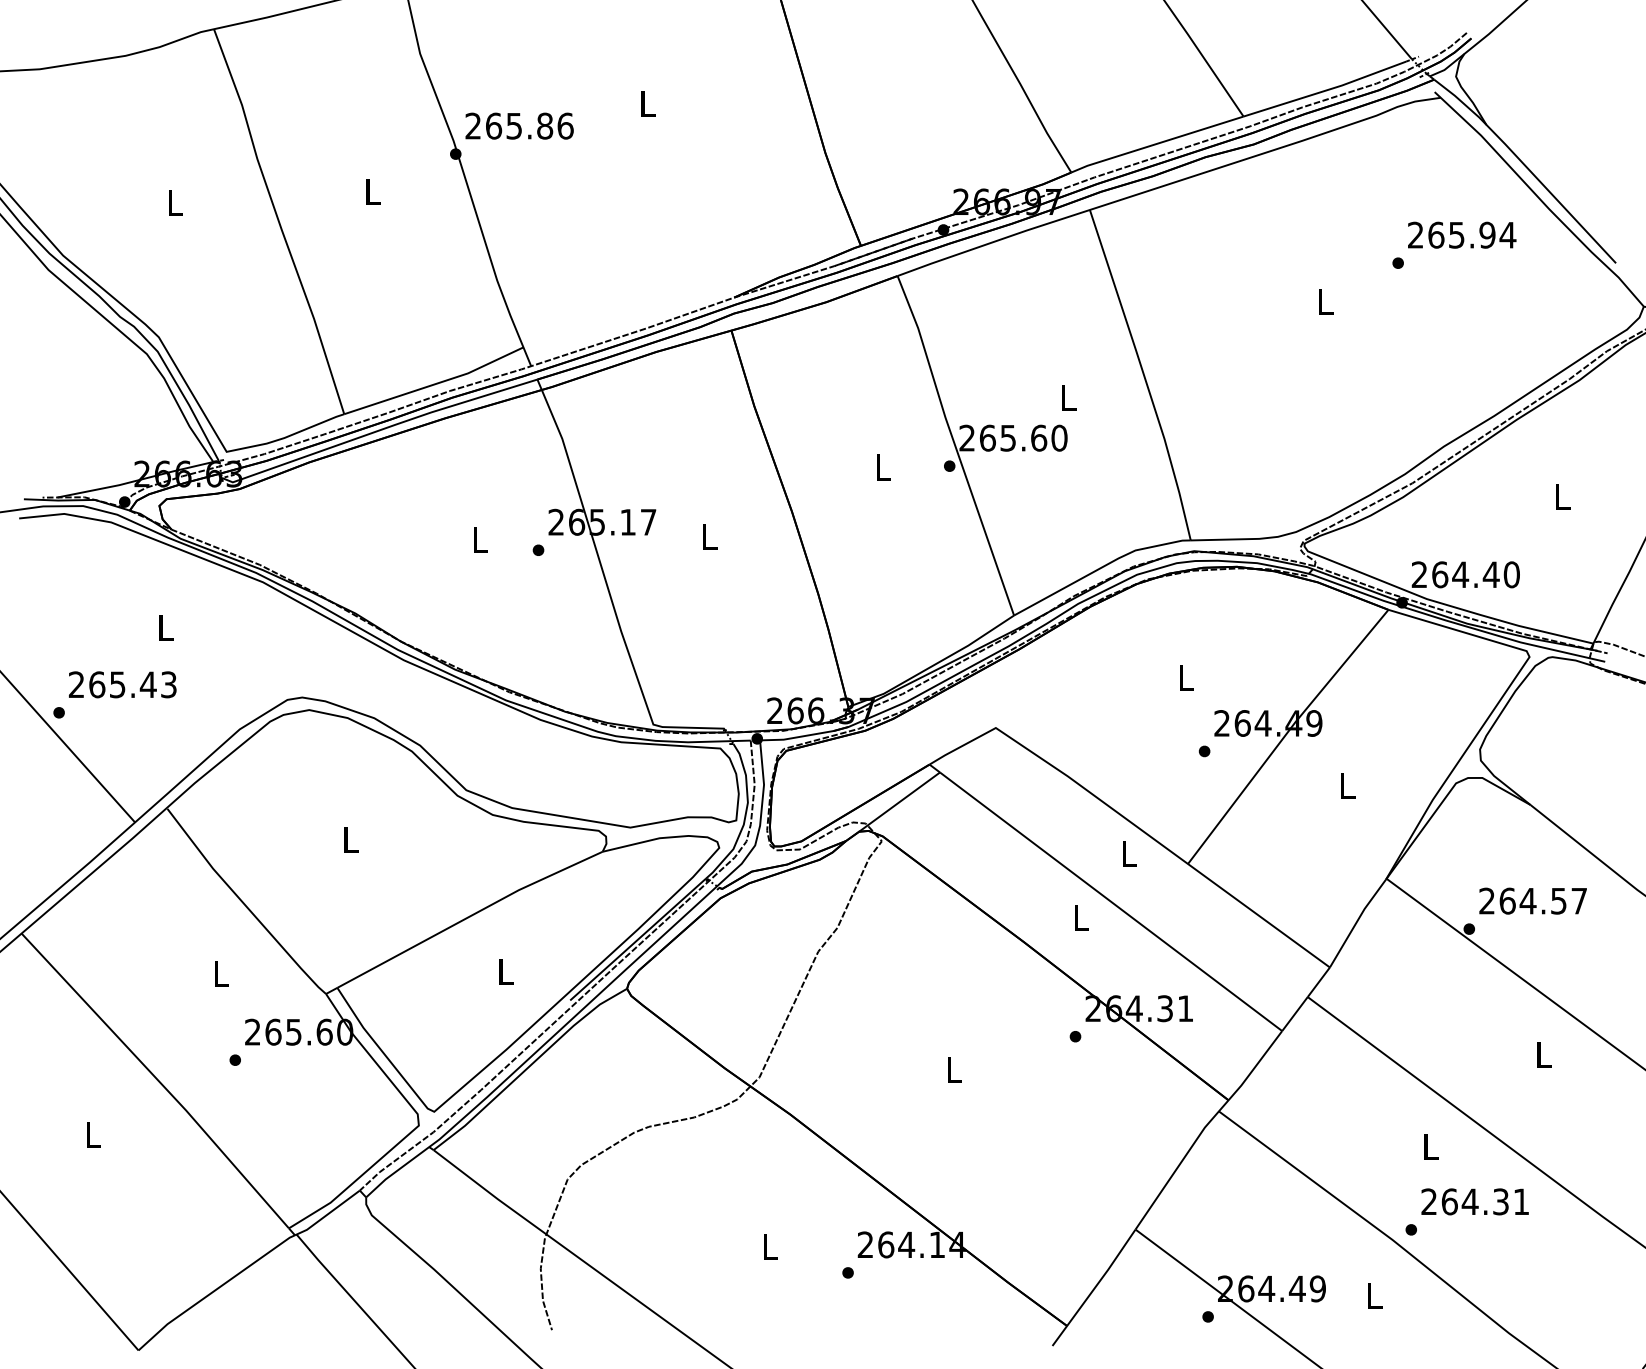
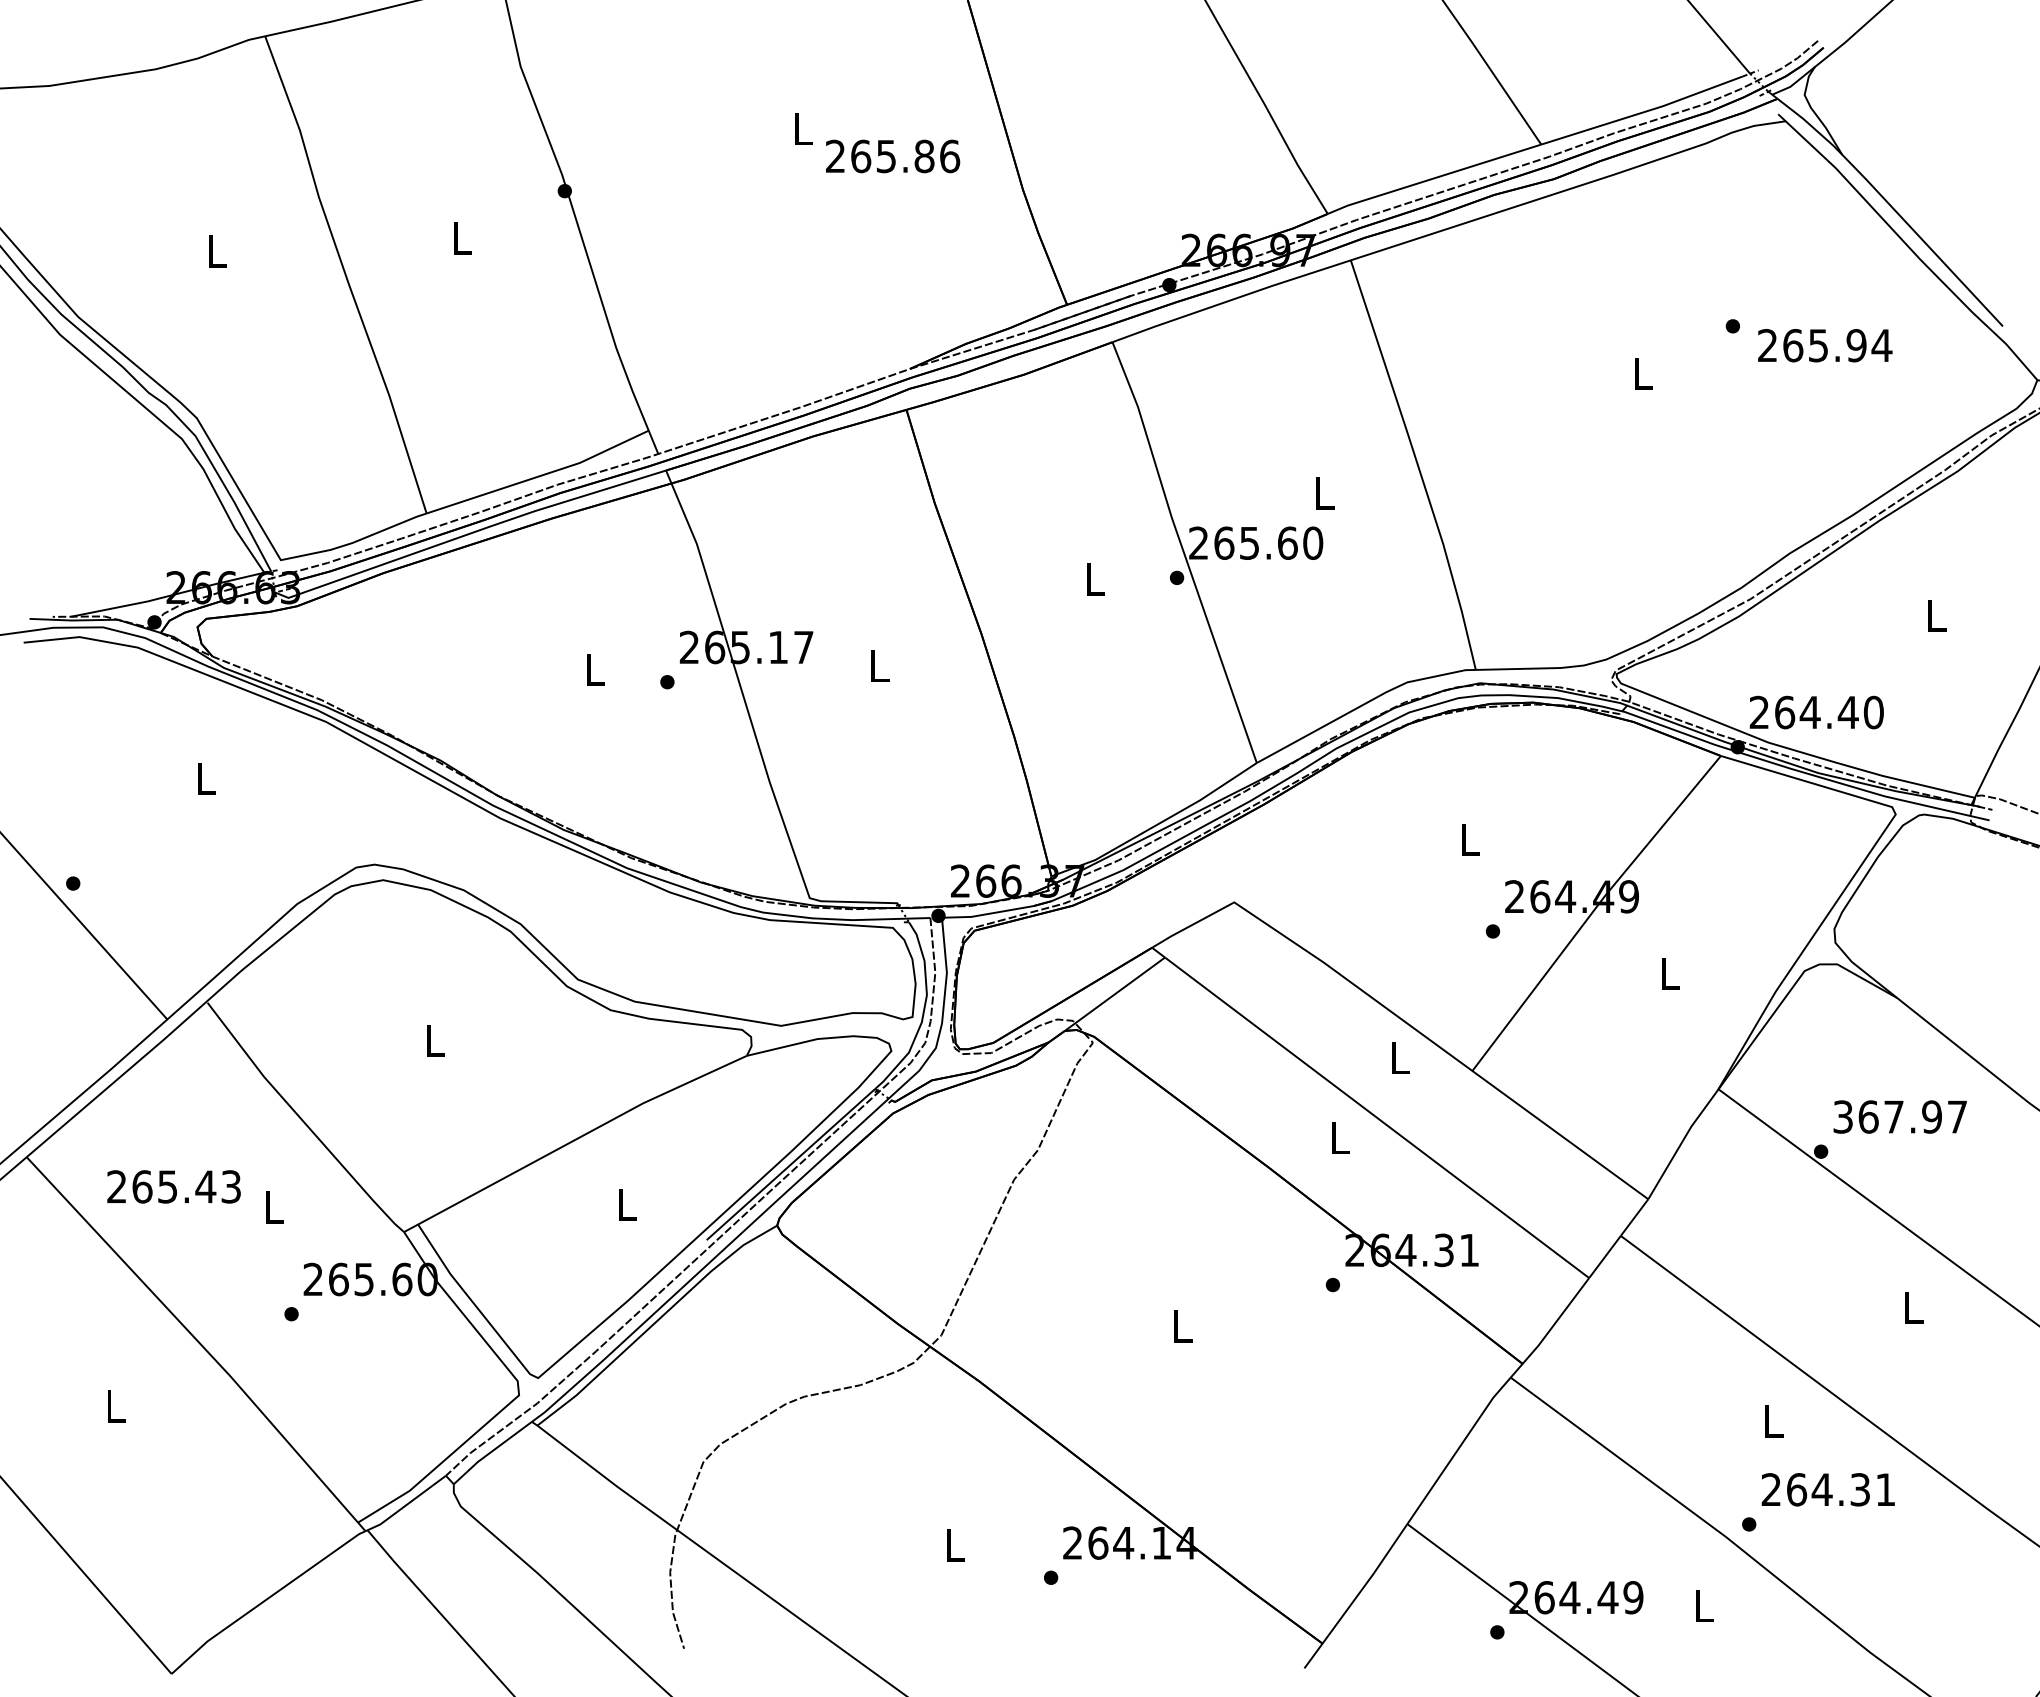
text: (520, 126) -> (893, 156), moved
text: (1462, 235) -> (1825, 345), moved
text: (122, 684) -> (173, 1186), moved
text: (1522, 900) -> (1887, 1116), 264.57 -> 367.97

